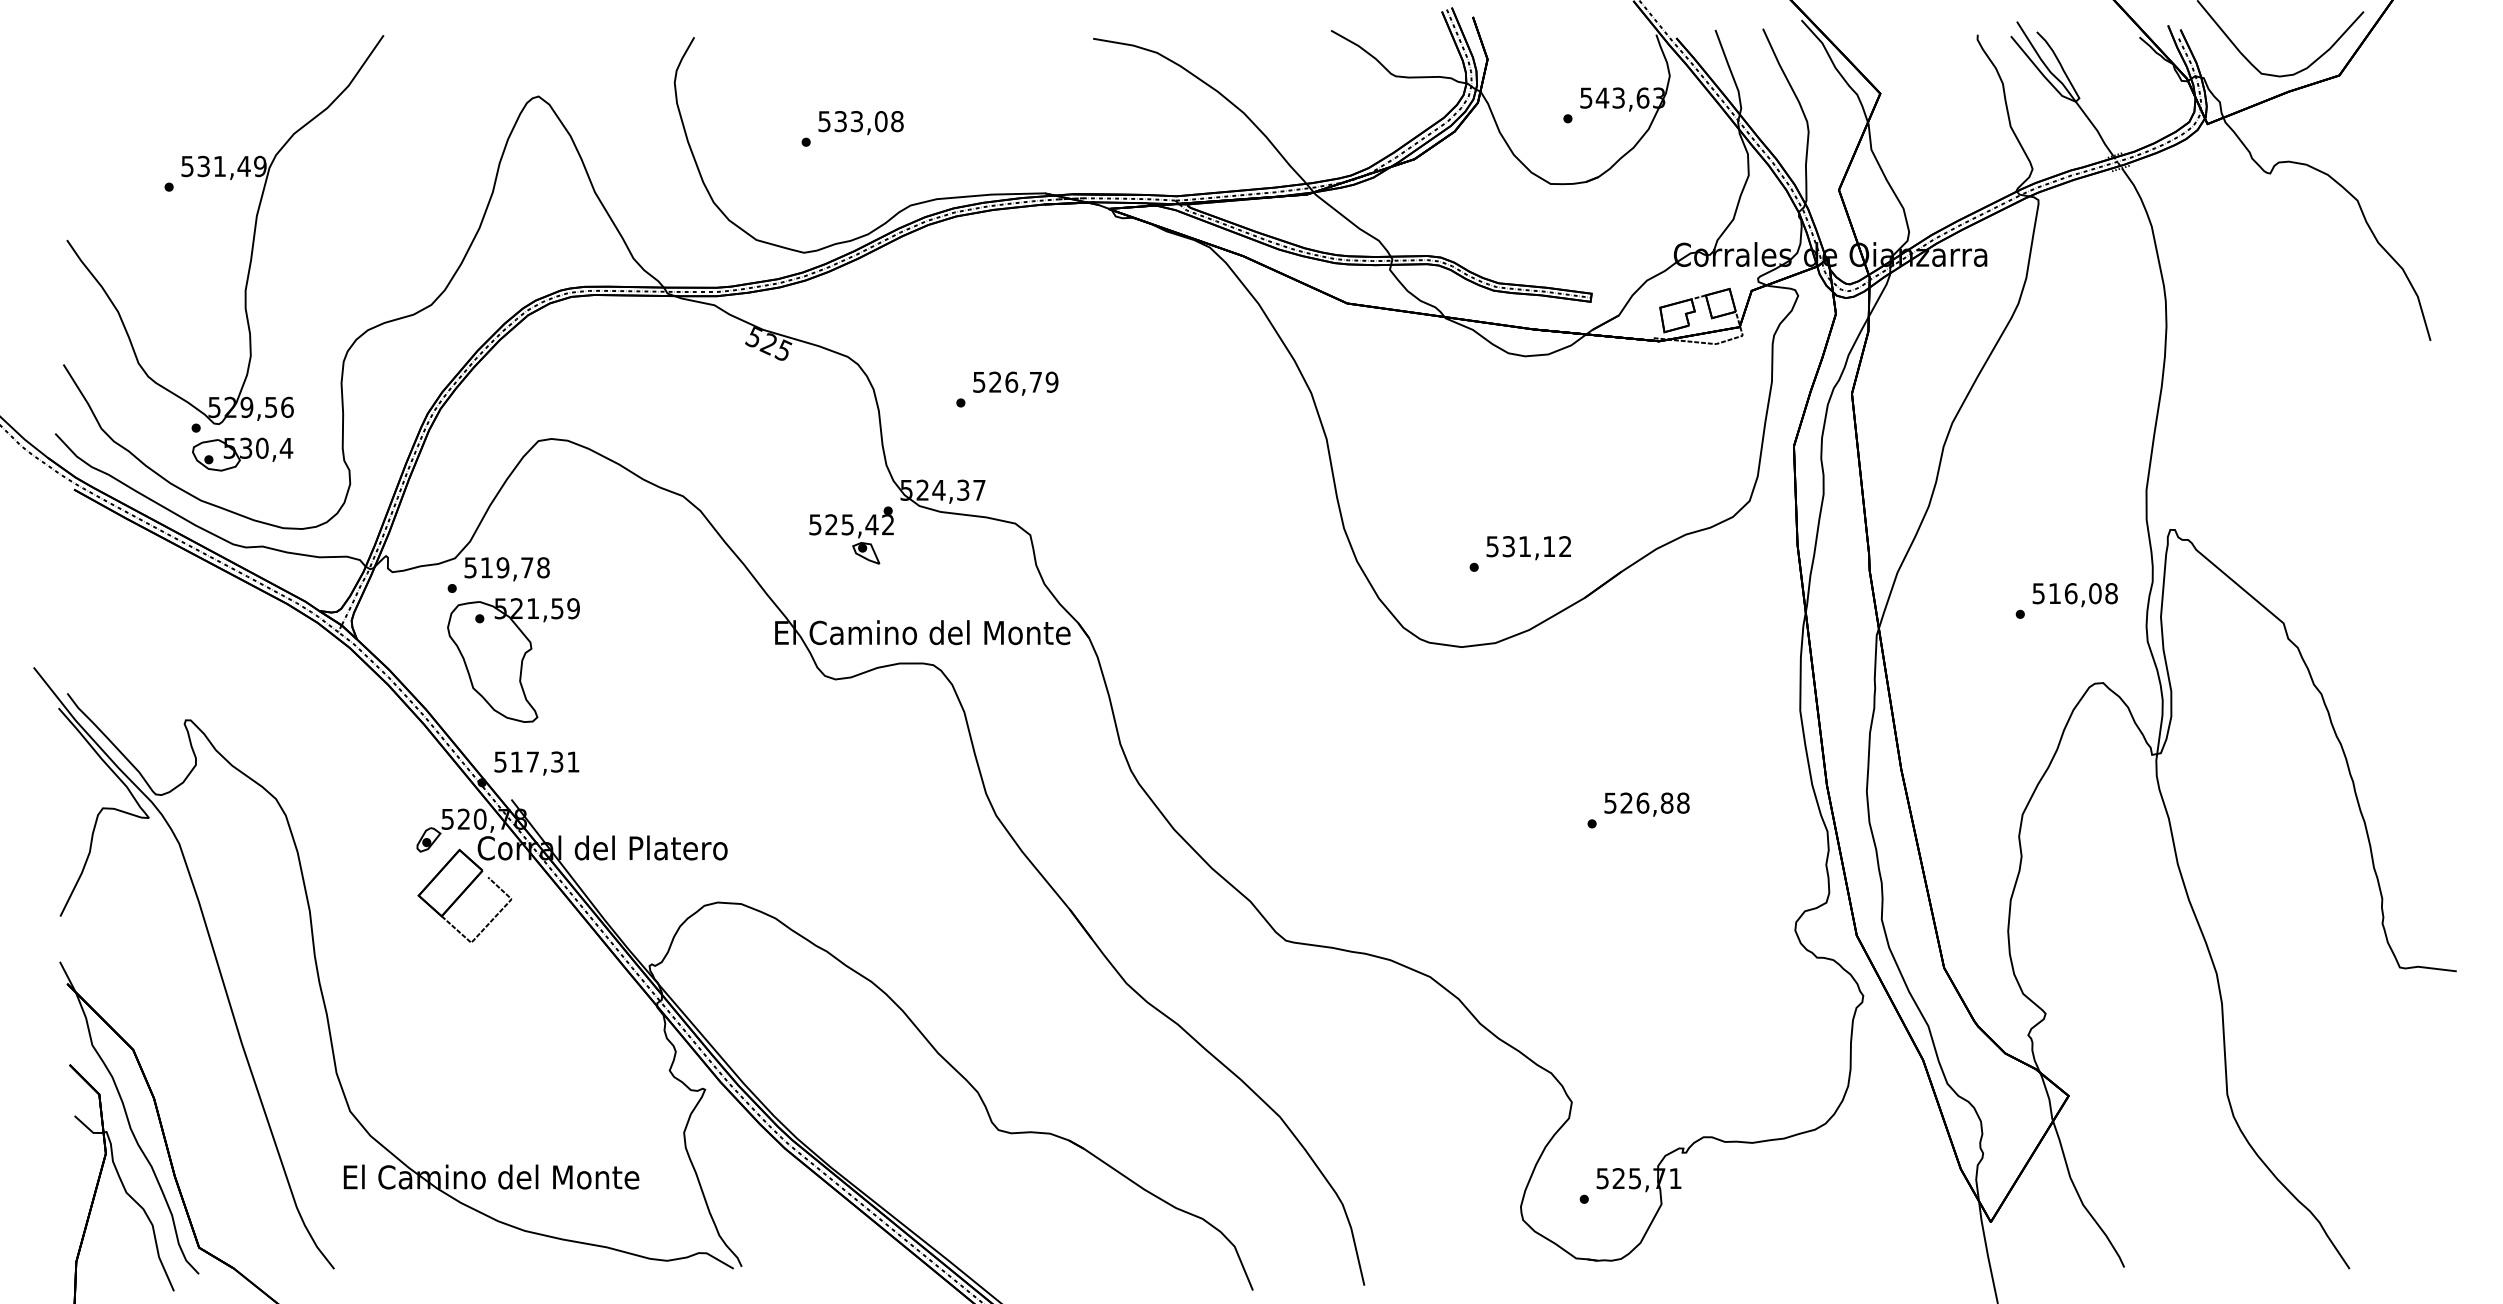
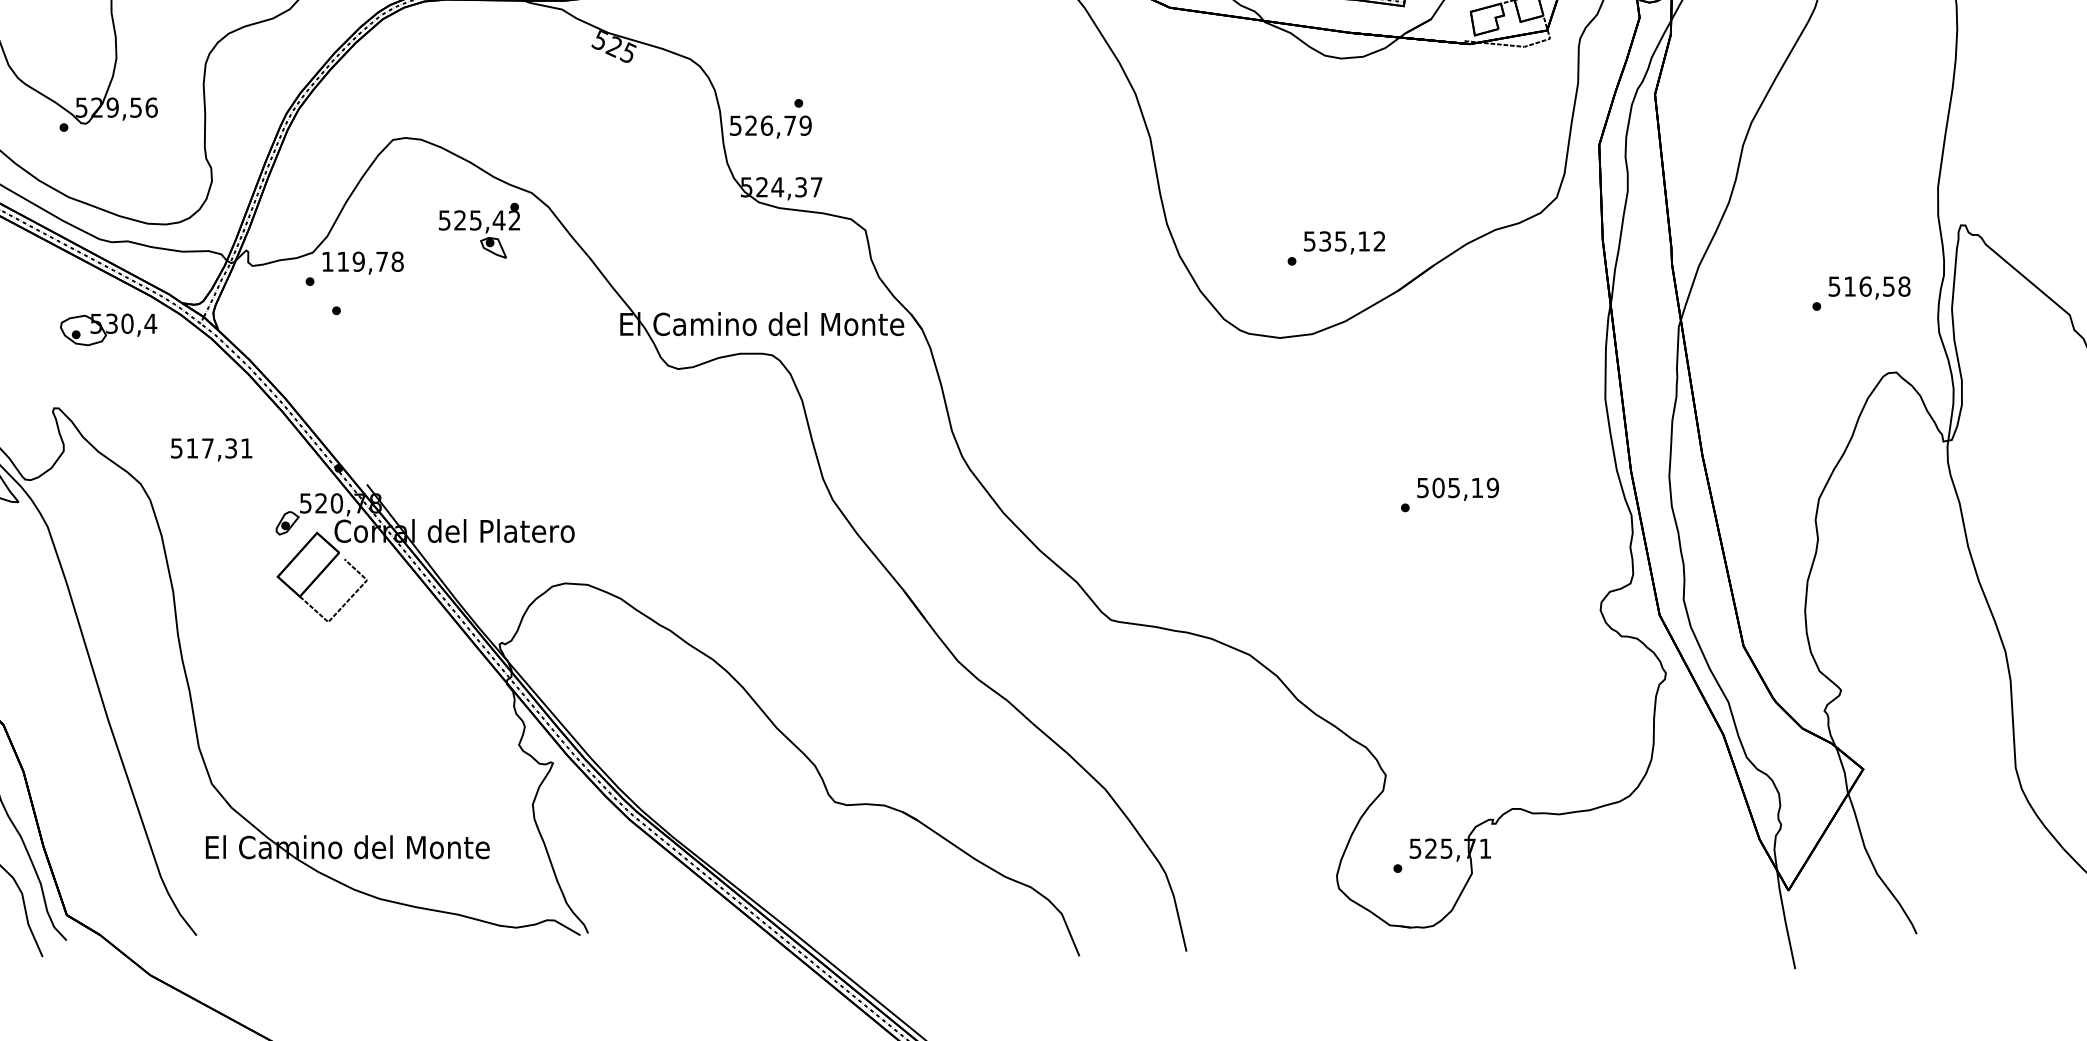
text: (1015, 383) -> (770, 126), moved
part: (242, 454) -> (108, 329), moved
part: (851, 535) -> (479, 230), moved
text: (1524, 546) -> (1340, 241), 531,12 -> 535,12
text: (470, 567) -> (327, 261), 519,78 -> 119,78
text: (2095, 593) -> (1889, 286), 516,08 -> 516,58
part: (513, 660) -> (368, 350), removed
text: (536, 763) -> (211, 449), moved
text: (1654, 802) -> (1465, 487), 526,88 -> 505,19

